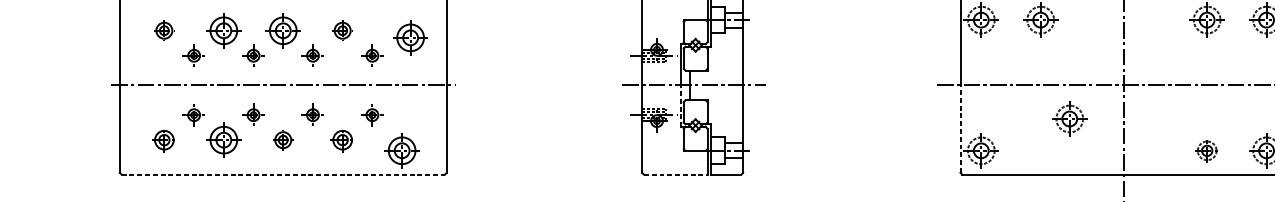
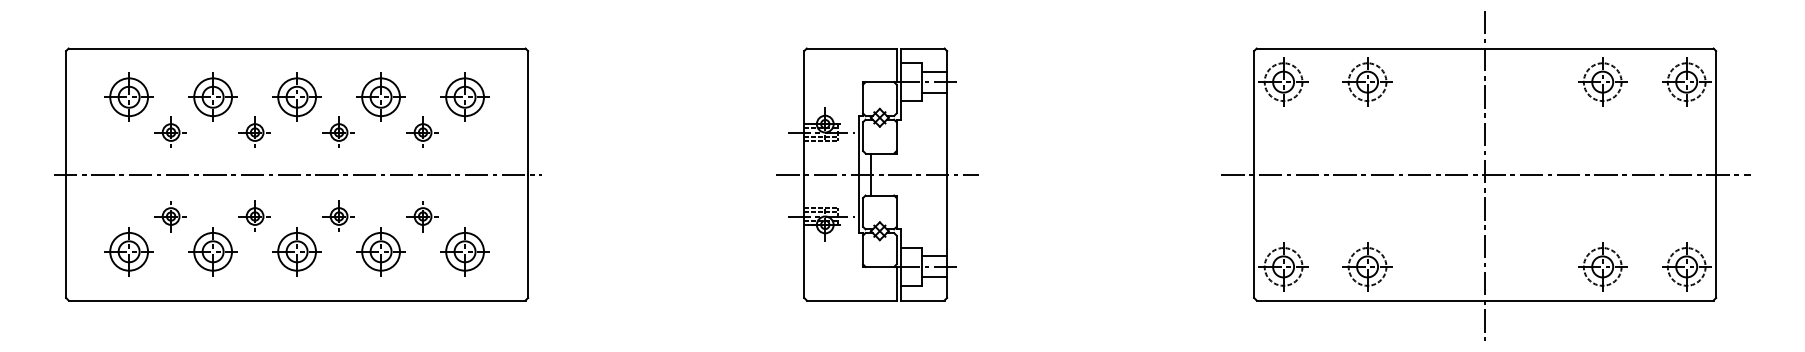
part: (163, 30) -> (128, 96), size x1.67
part: (342, 30) -> (380, 96), size x1.67
part: (410, 37) -> (464, 96), moved
line: (680, 105) -> (858, 203), dashed -> solid
part: (1069, 118) -> (1367, 266), moved
line: (960, 129) -> (1254, 236), dashed -> solid
part: (163, 139) -> (128, 251), size x1.43
part: (282, 139) -> (296, 251), size x1.67
part: (342, 139) -> (380, 251), size x1.43
part: (401, 150) -> (464, 251), moved
part: (1206, 150) -> (1602, 266), size x1.43
line: (283, 174) -> (297, 300), dashed -> solid
line: (675, 174) -> (851, 300), dashed -> solid

